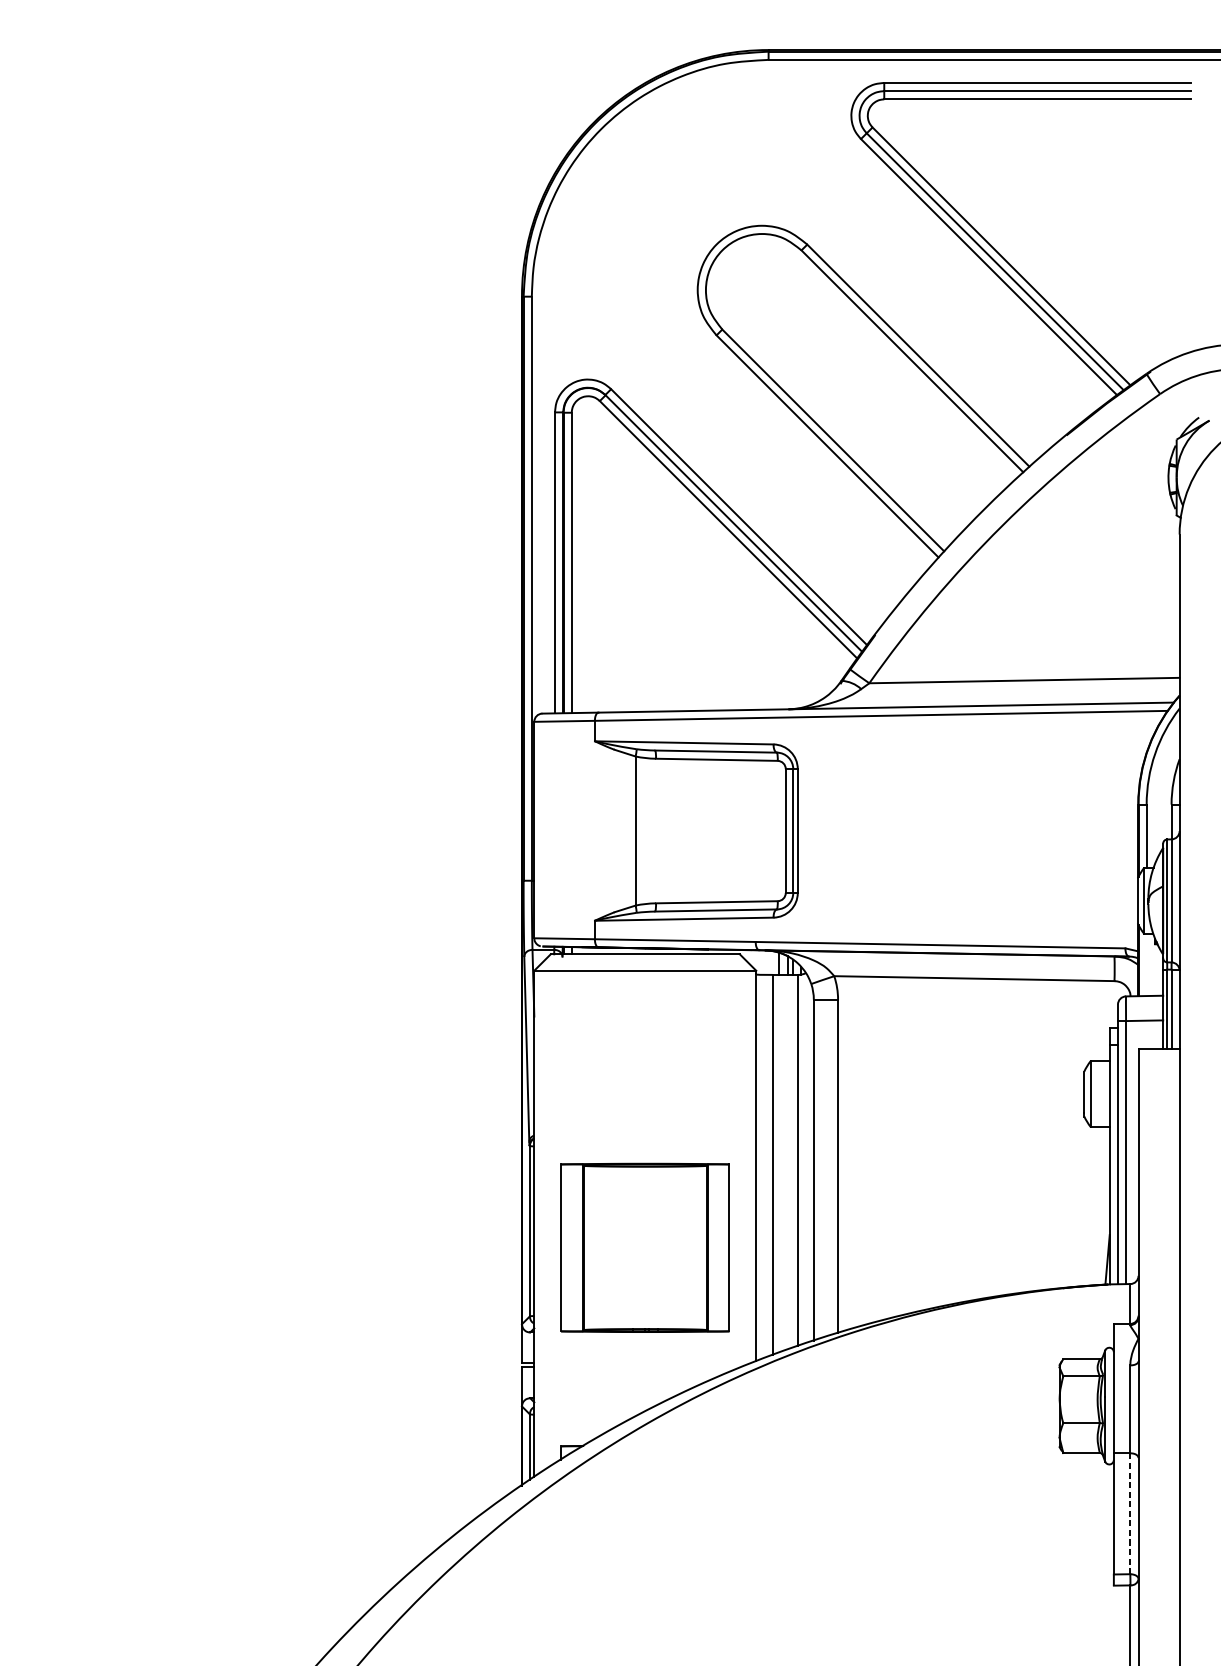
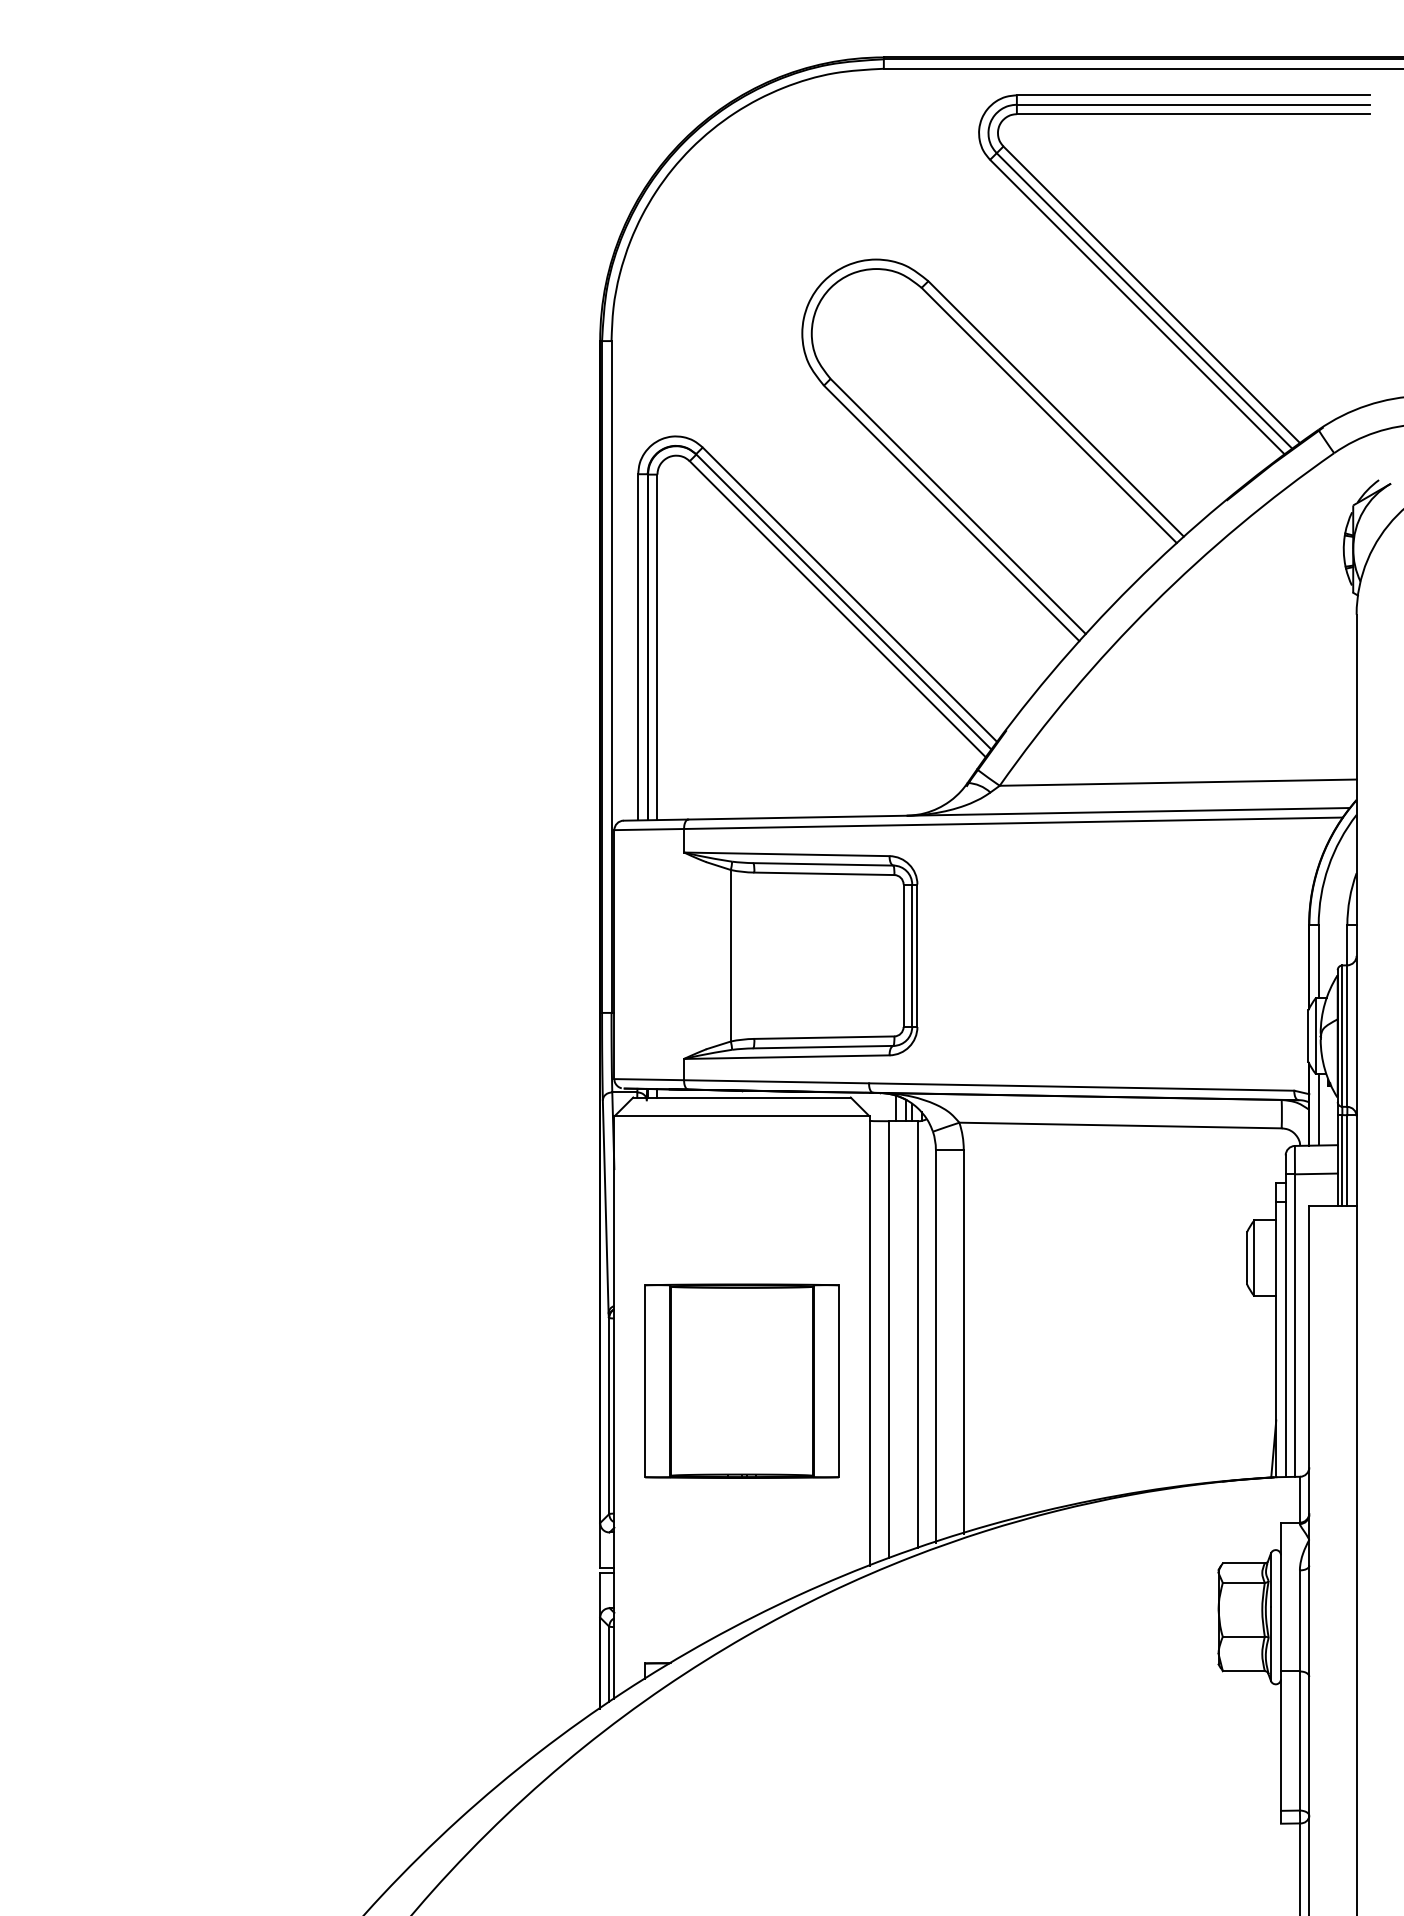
line: (1146, 964) -> (1318, 1109), added
part: (644, 1247) -> (741, 1380), moved
line: (1129, 1514) -> (1299, 1741), dashed -> solid

